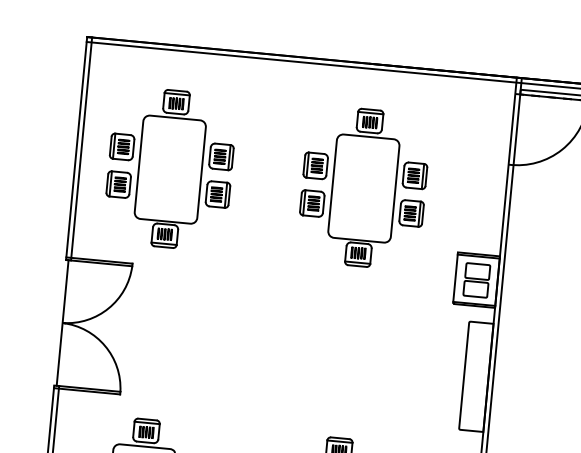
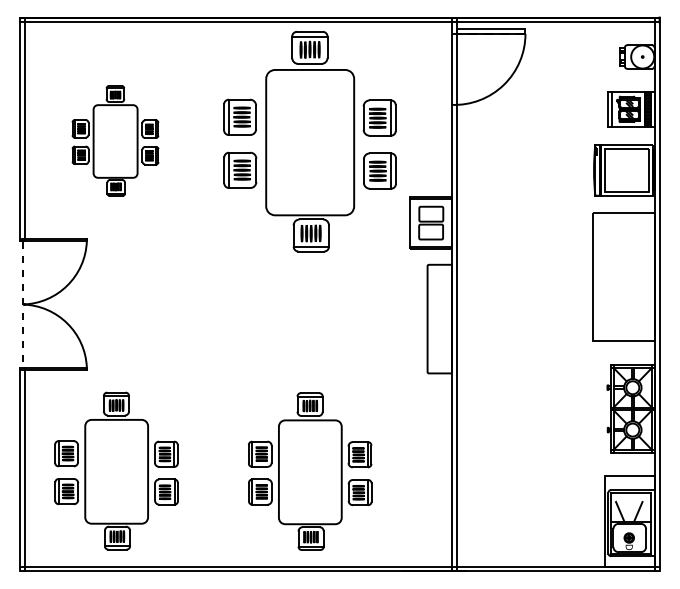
part: (170, 168) -> (115, 140), size x0.7
part: (363, 187) -> (309, 141), size x1.4
line: (62, 323) -> (22, 305), solid -> dashed

